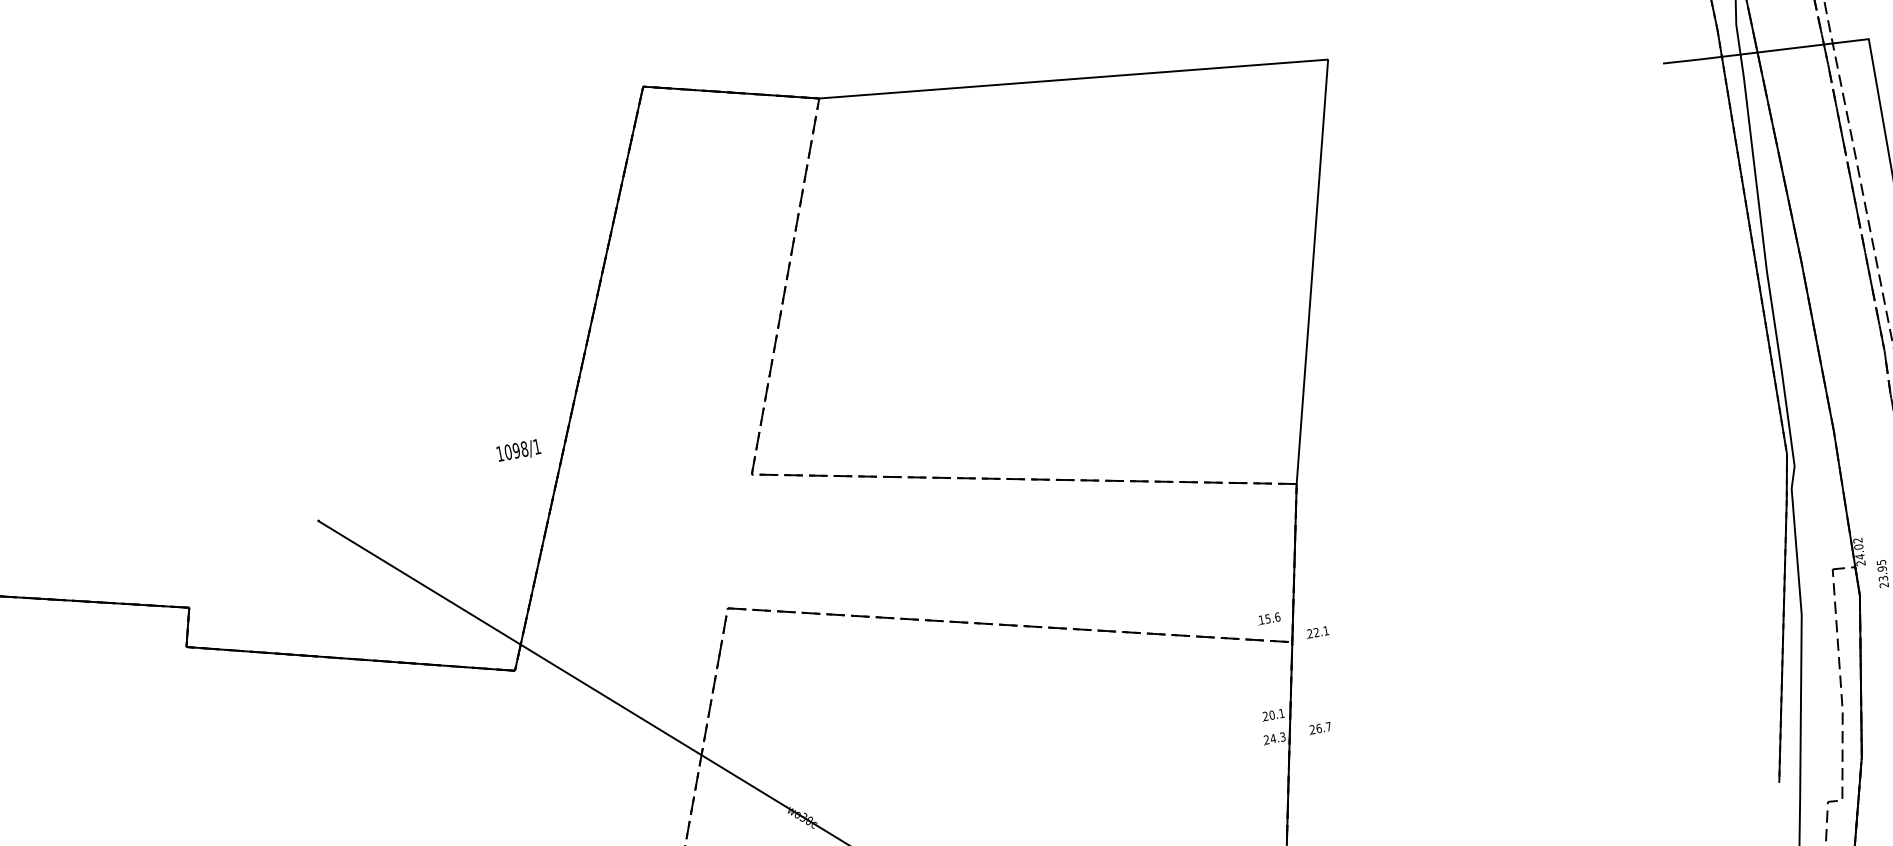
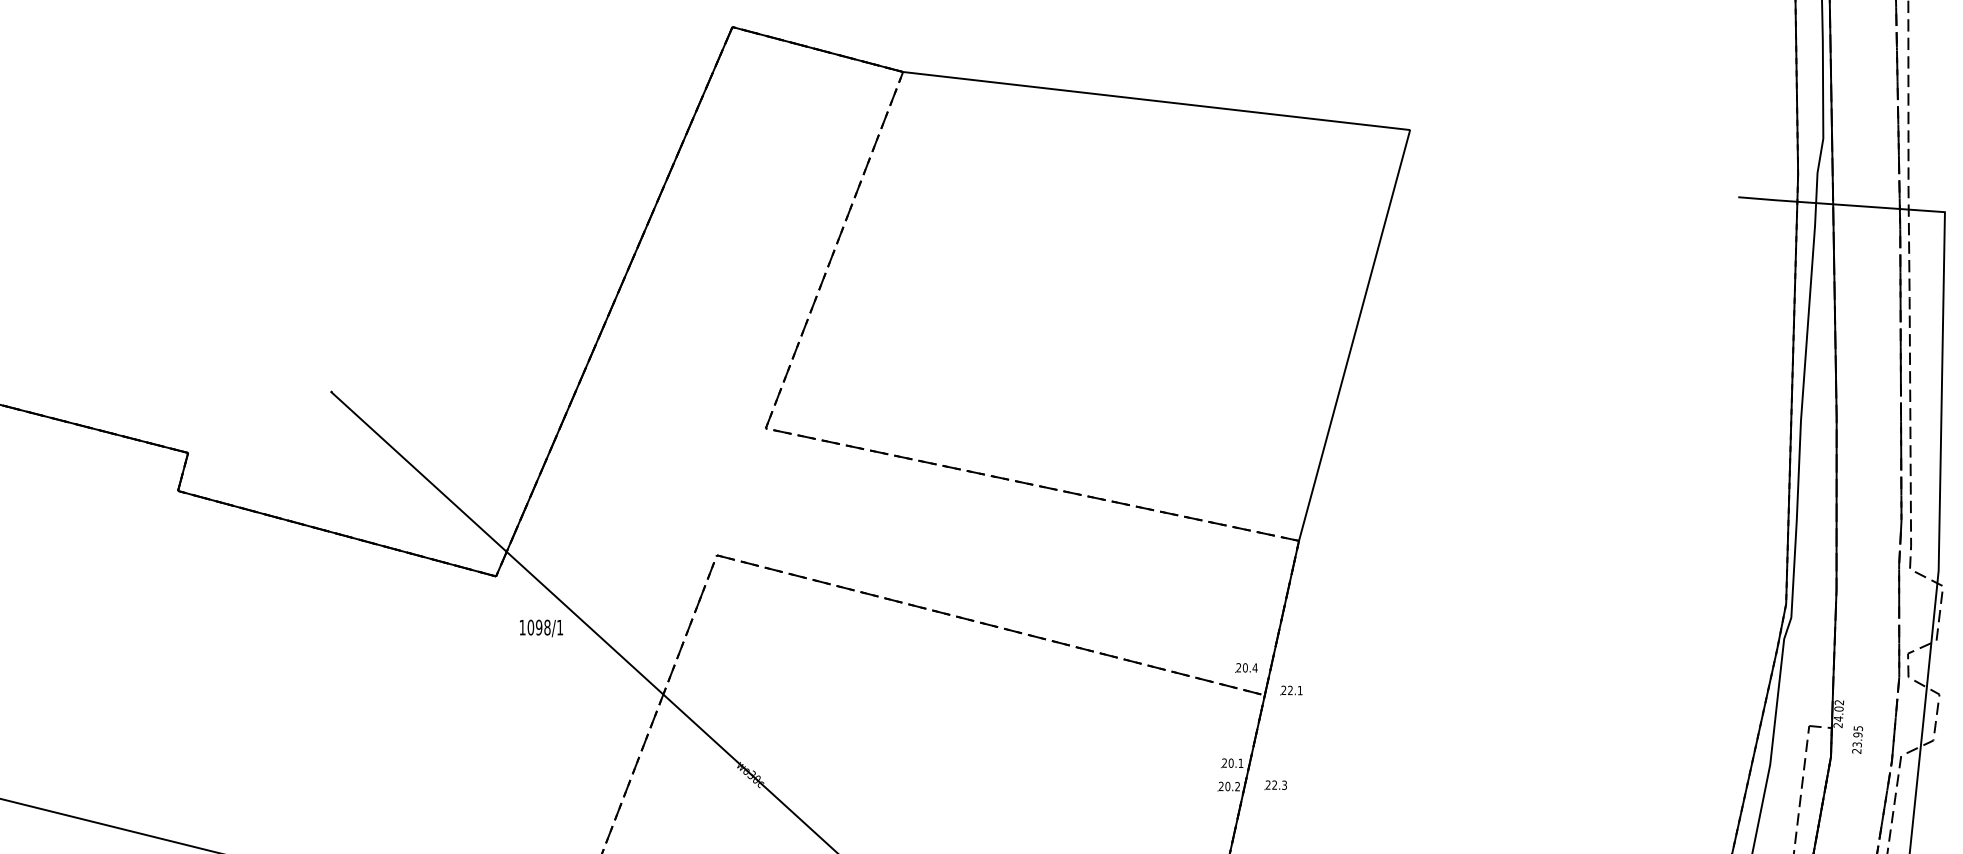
text: (518, 451) -> (541, 628), moved
text: (1269, 618) -> (1246, 667), 15.6 -> 20.4
text: (1323, 726) -> (1279, 784), 26.7 -> 22.3
text: (1277, 737) -> (1232, 786), 24.3 -> 20.2

